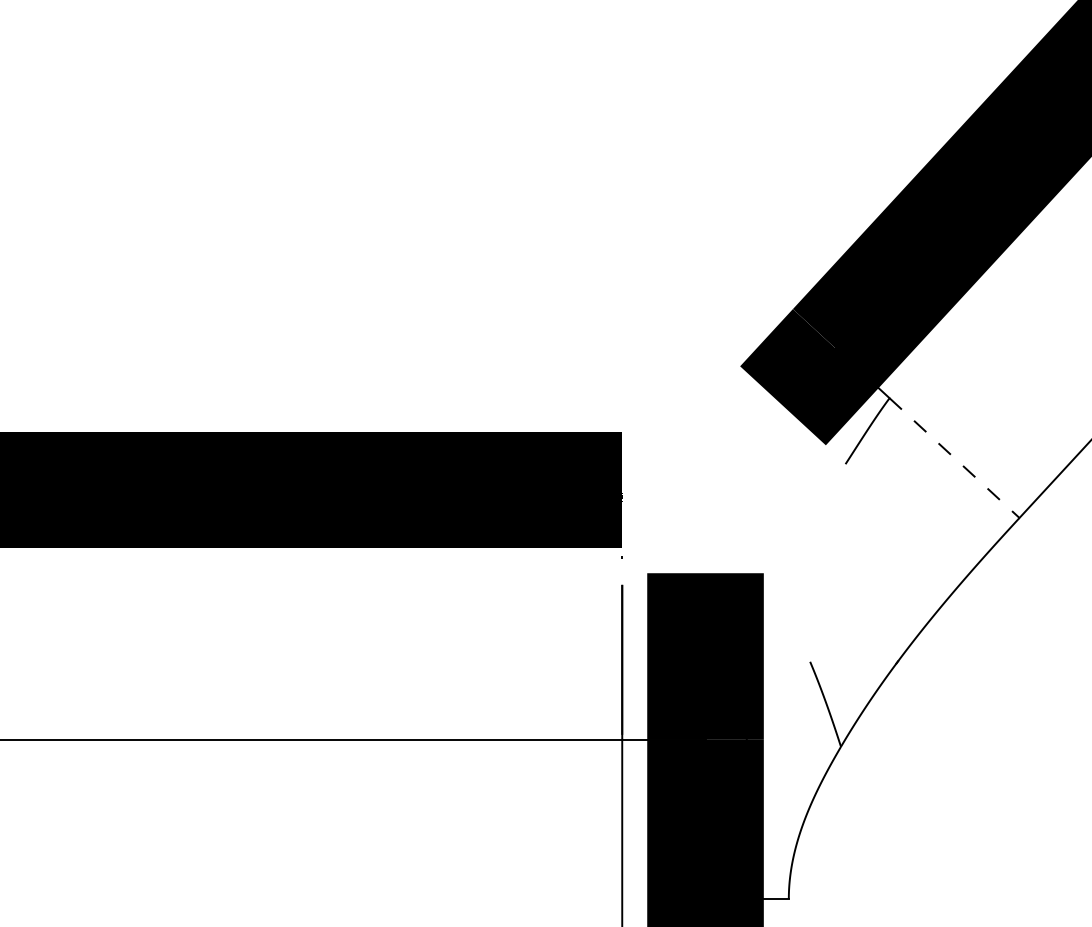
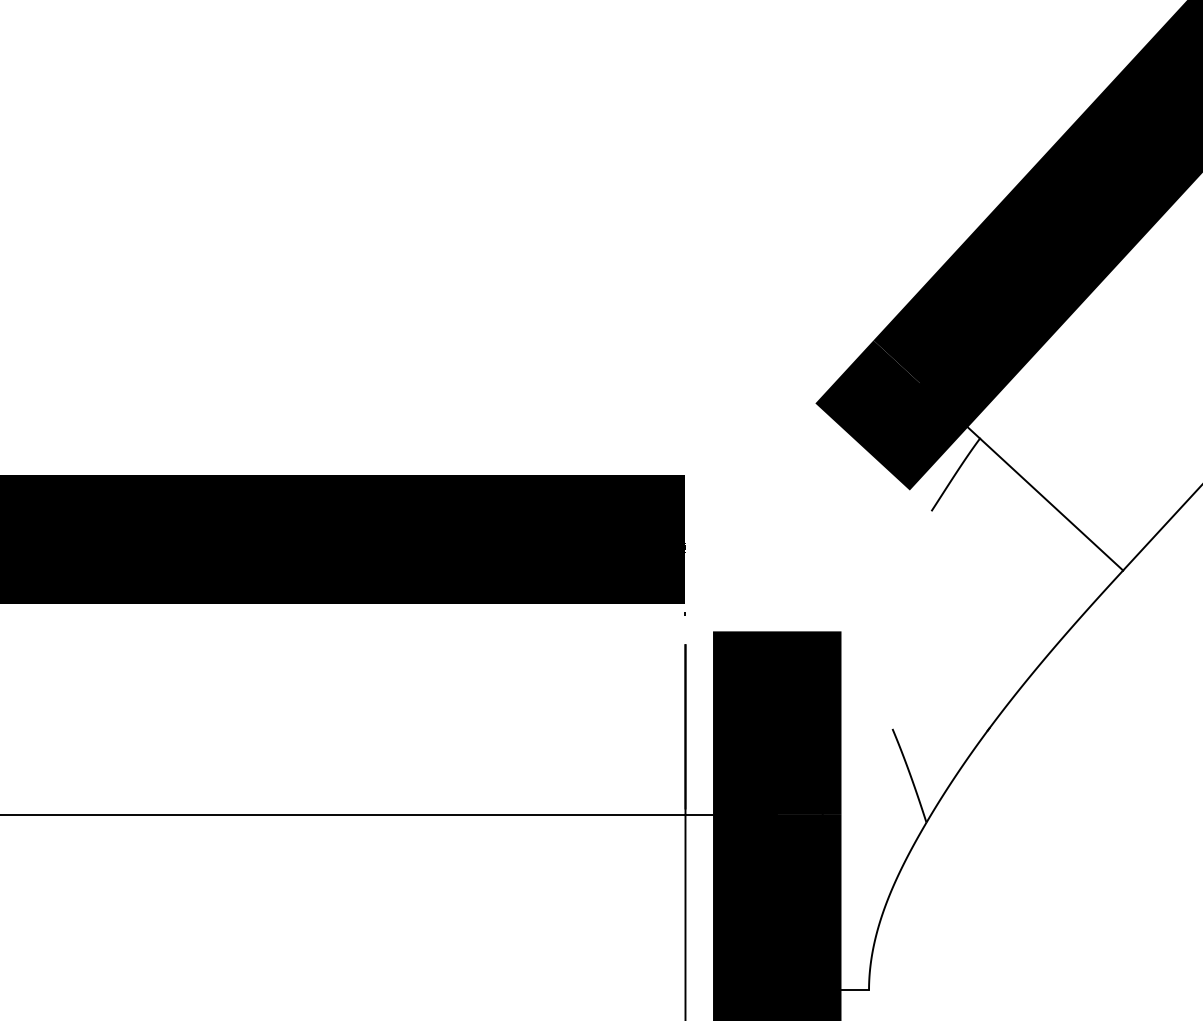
line: (954, 458) -> (1051, 504), dashed -> solid

